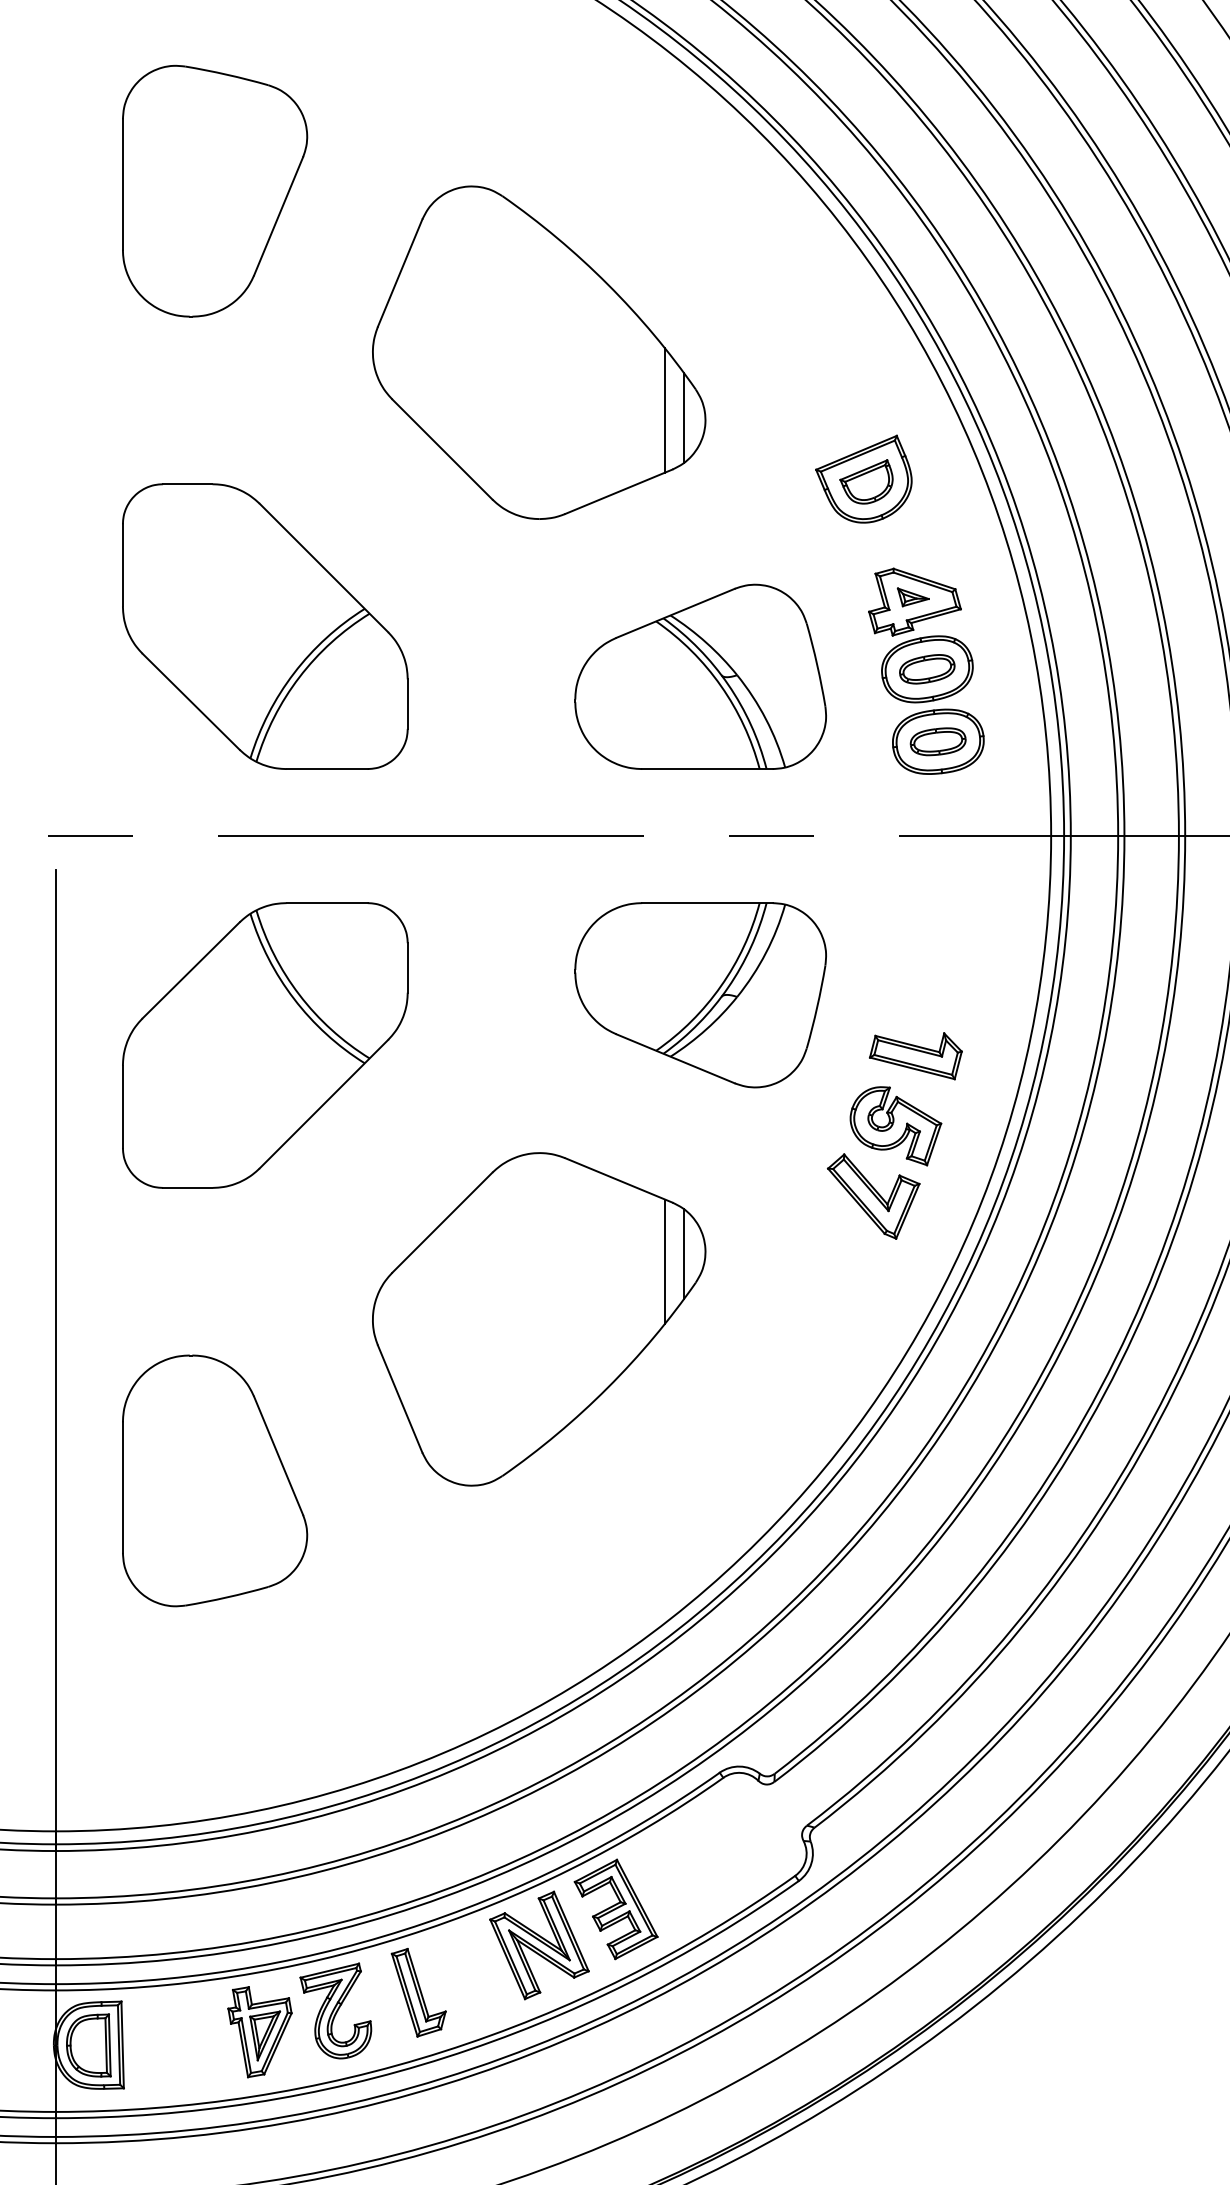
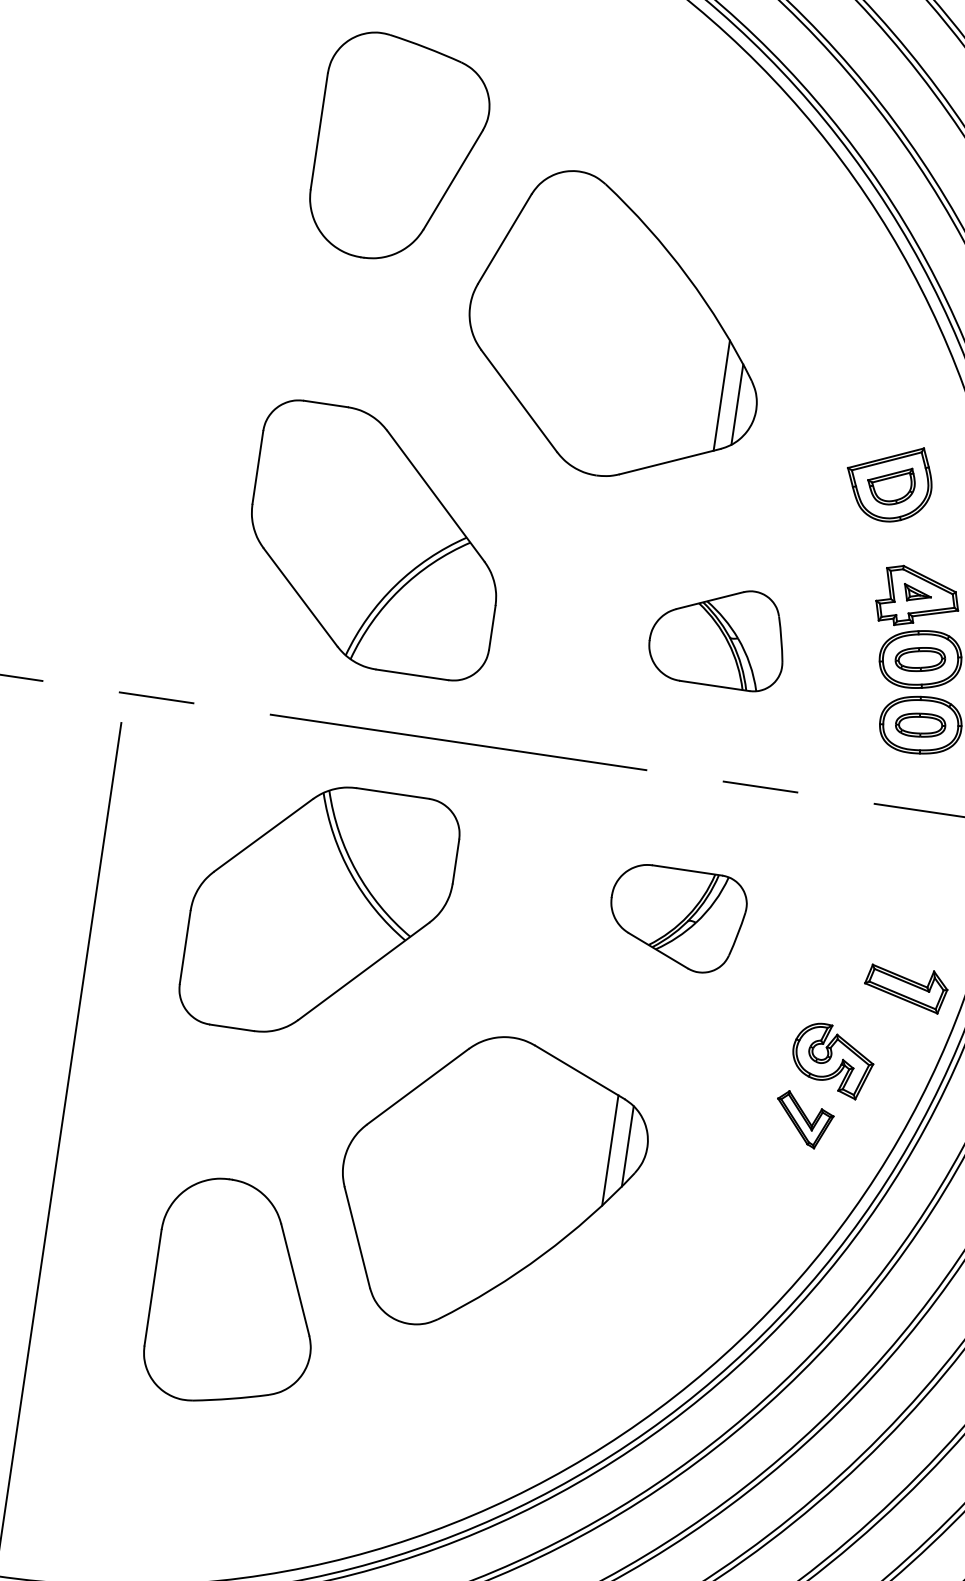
part: (215, 190) -> (400, 148), moved
part: (265, 626) -> (376, 540), moved
part: (700, 676) -> (718, 636), size x0.6
part: (700, 995) -> (676, 919), size x0.6
part: (265, 1045) -> (319, 911), moved
part: (915, 1056) -> (905, 988), moved
part: (873, 1196) -> (803, 1120), size x0.7
part: (215, 1480) -> (236, 1293), moved

